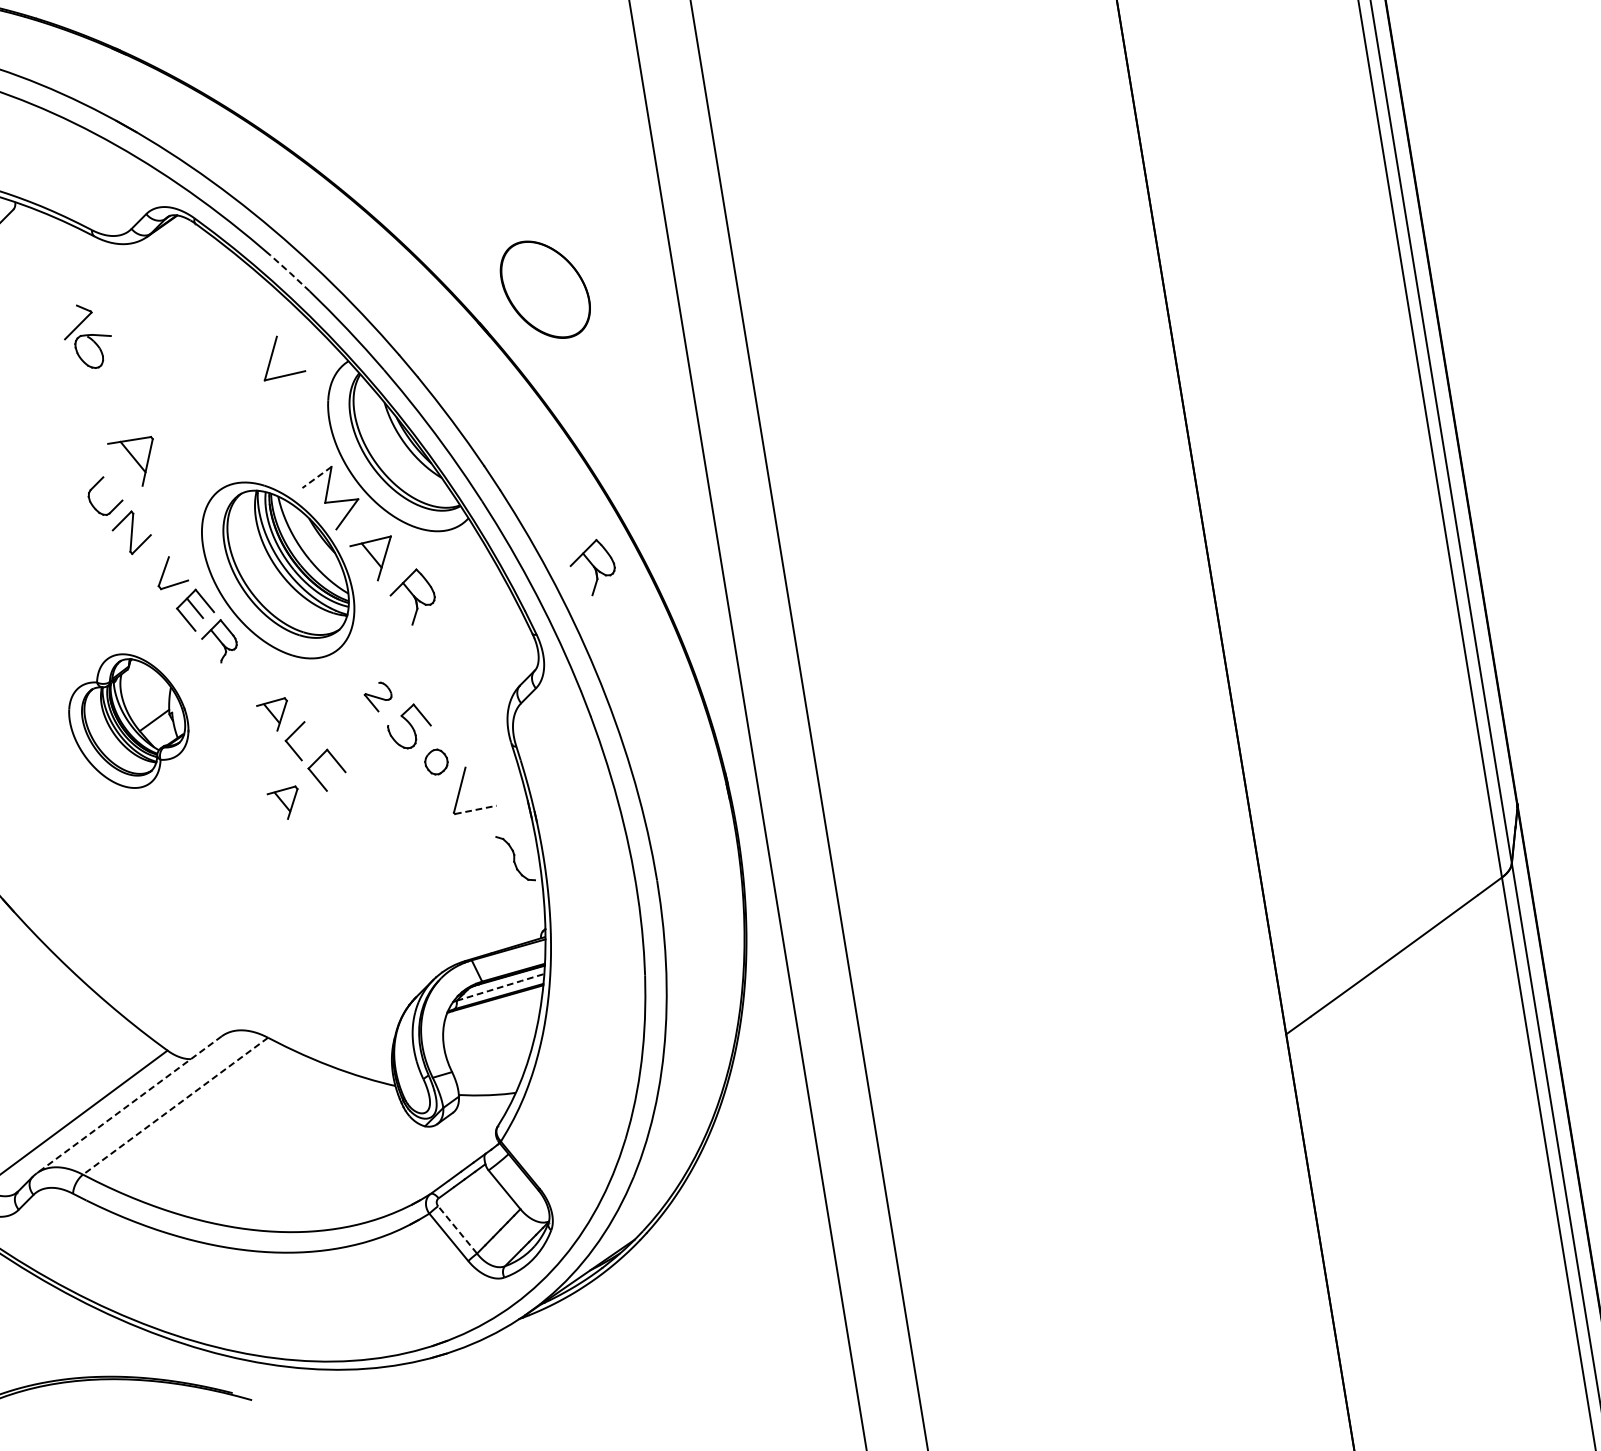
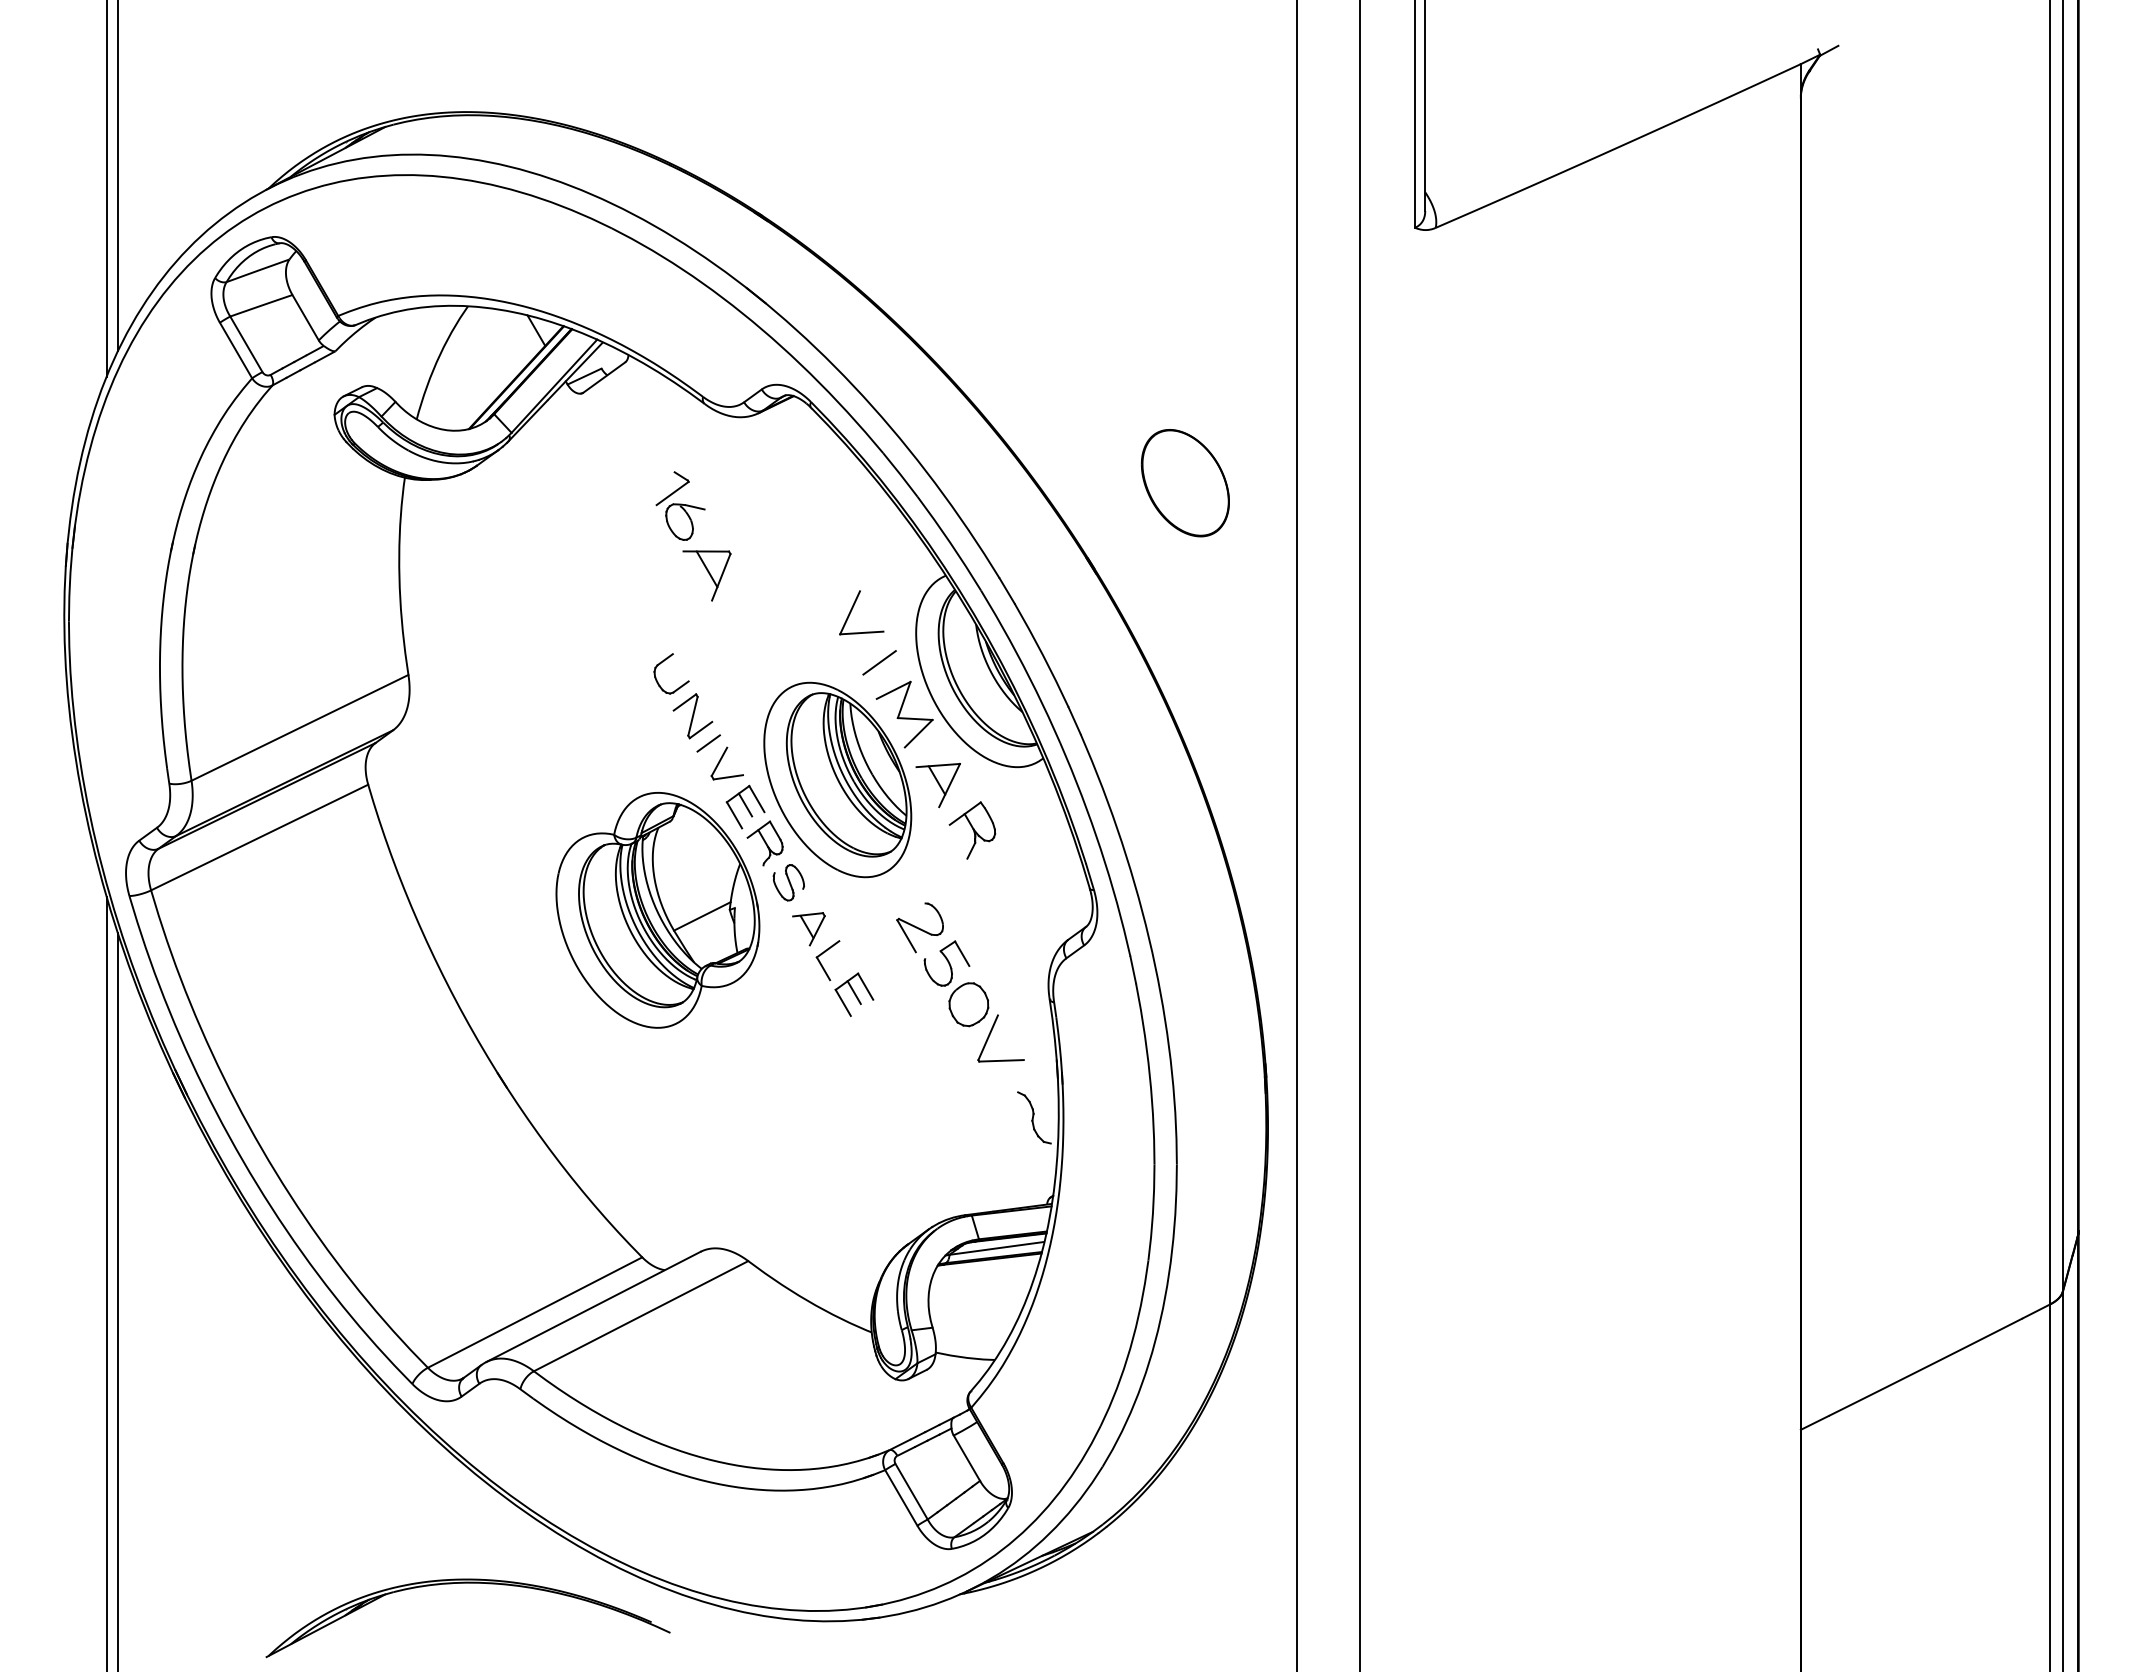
line: (290, 272) -> (900, 474), dashed -> solid
part: (544, 290) -> (1184, 483), moved
part: (273, 353) -> (853, 608), moved
line: (299, 453) -> (879, 662), added
part: (133, 463) -> (706, 575), moved
line: (316, 477) -> (893, 690), dashed -> solid
line: (150, 556) -> (708, 743), added
part: (592, 567) -> (1163, 830), removed
part: (247, 674) -> (788, 882), added
part: (377, 696) -> (919, 927), size x1.67
part: (128, 721) -> (657, 910), size x1.67
part: (436, 761) -> (968, 1004), size x1.67
line: (325, 768) -> (853, 992), added
part: (284, 804) -> (804, 1022), removed
line: (476, 809) -> (1002, 1060), dashed -> solid
line: (501, 987) -> (997, 1248), dashed -> solid
line: (129, 1105) -> (593, 1307), dashed -> solid
line: (175, 1106) -> (641, 1316), dashed -> solid
line: (457, 1229) -> (911, 1491), dashed -> solid

